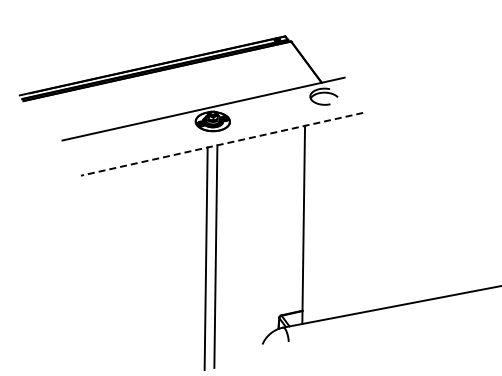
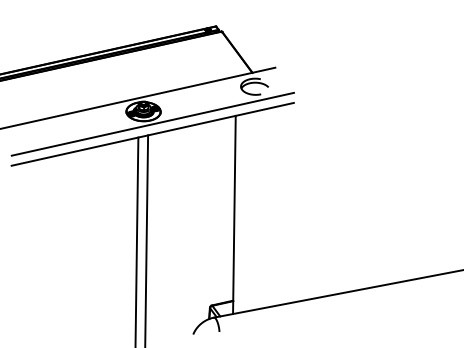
line: (222, 133) -> (153, 123), added
line: (222, 144) -> (153, 134), dashed -> solid

